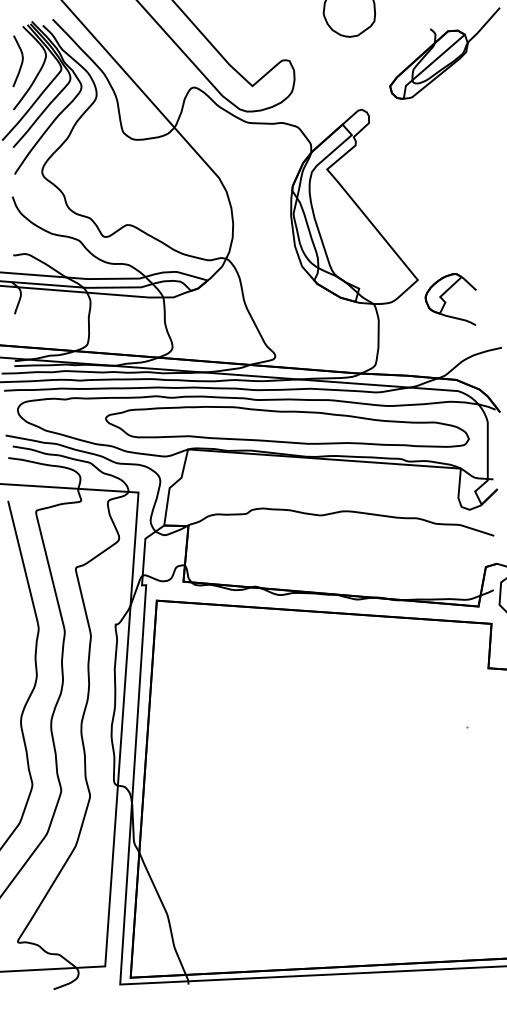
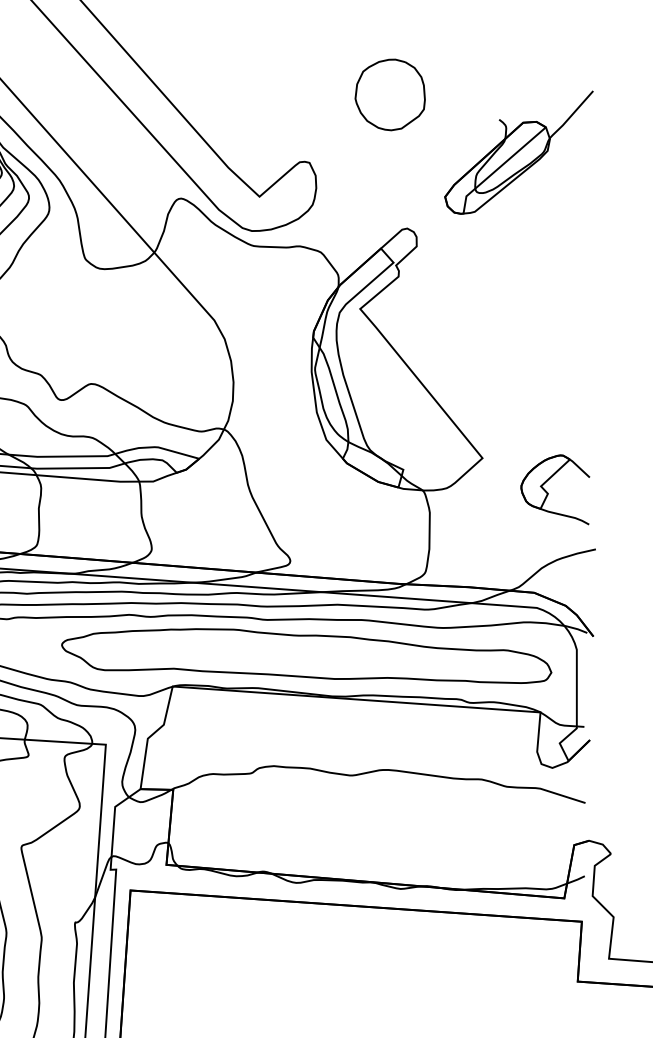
part: (450, 299) -> (554, 489), moved

